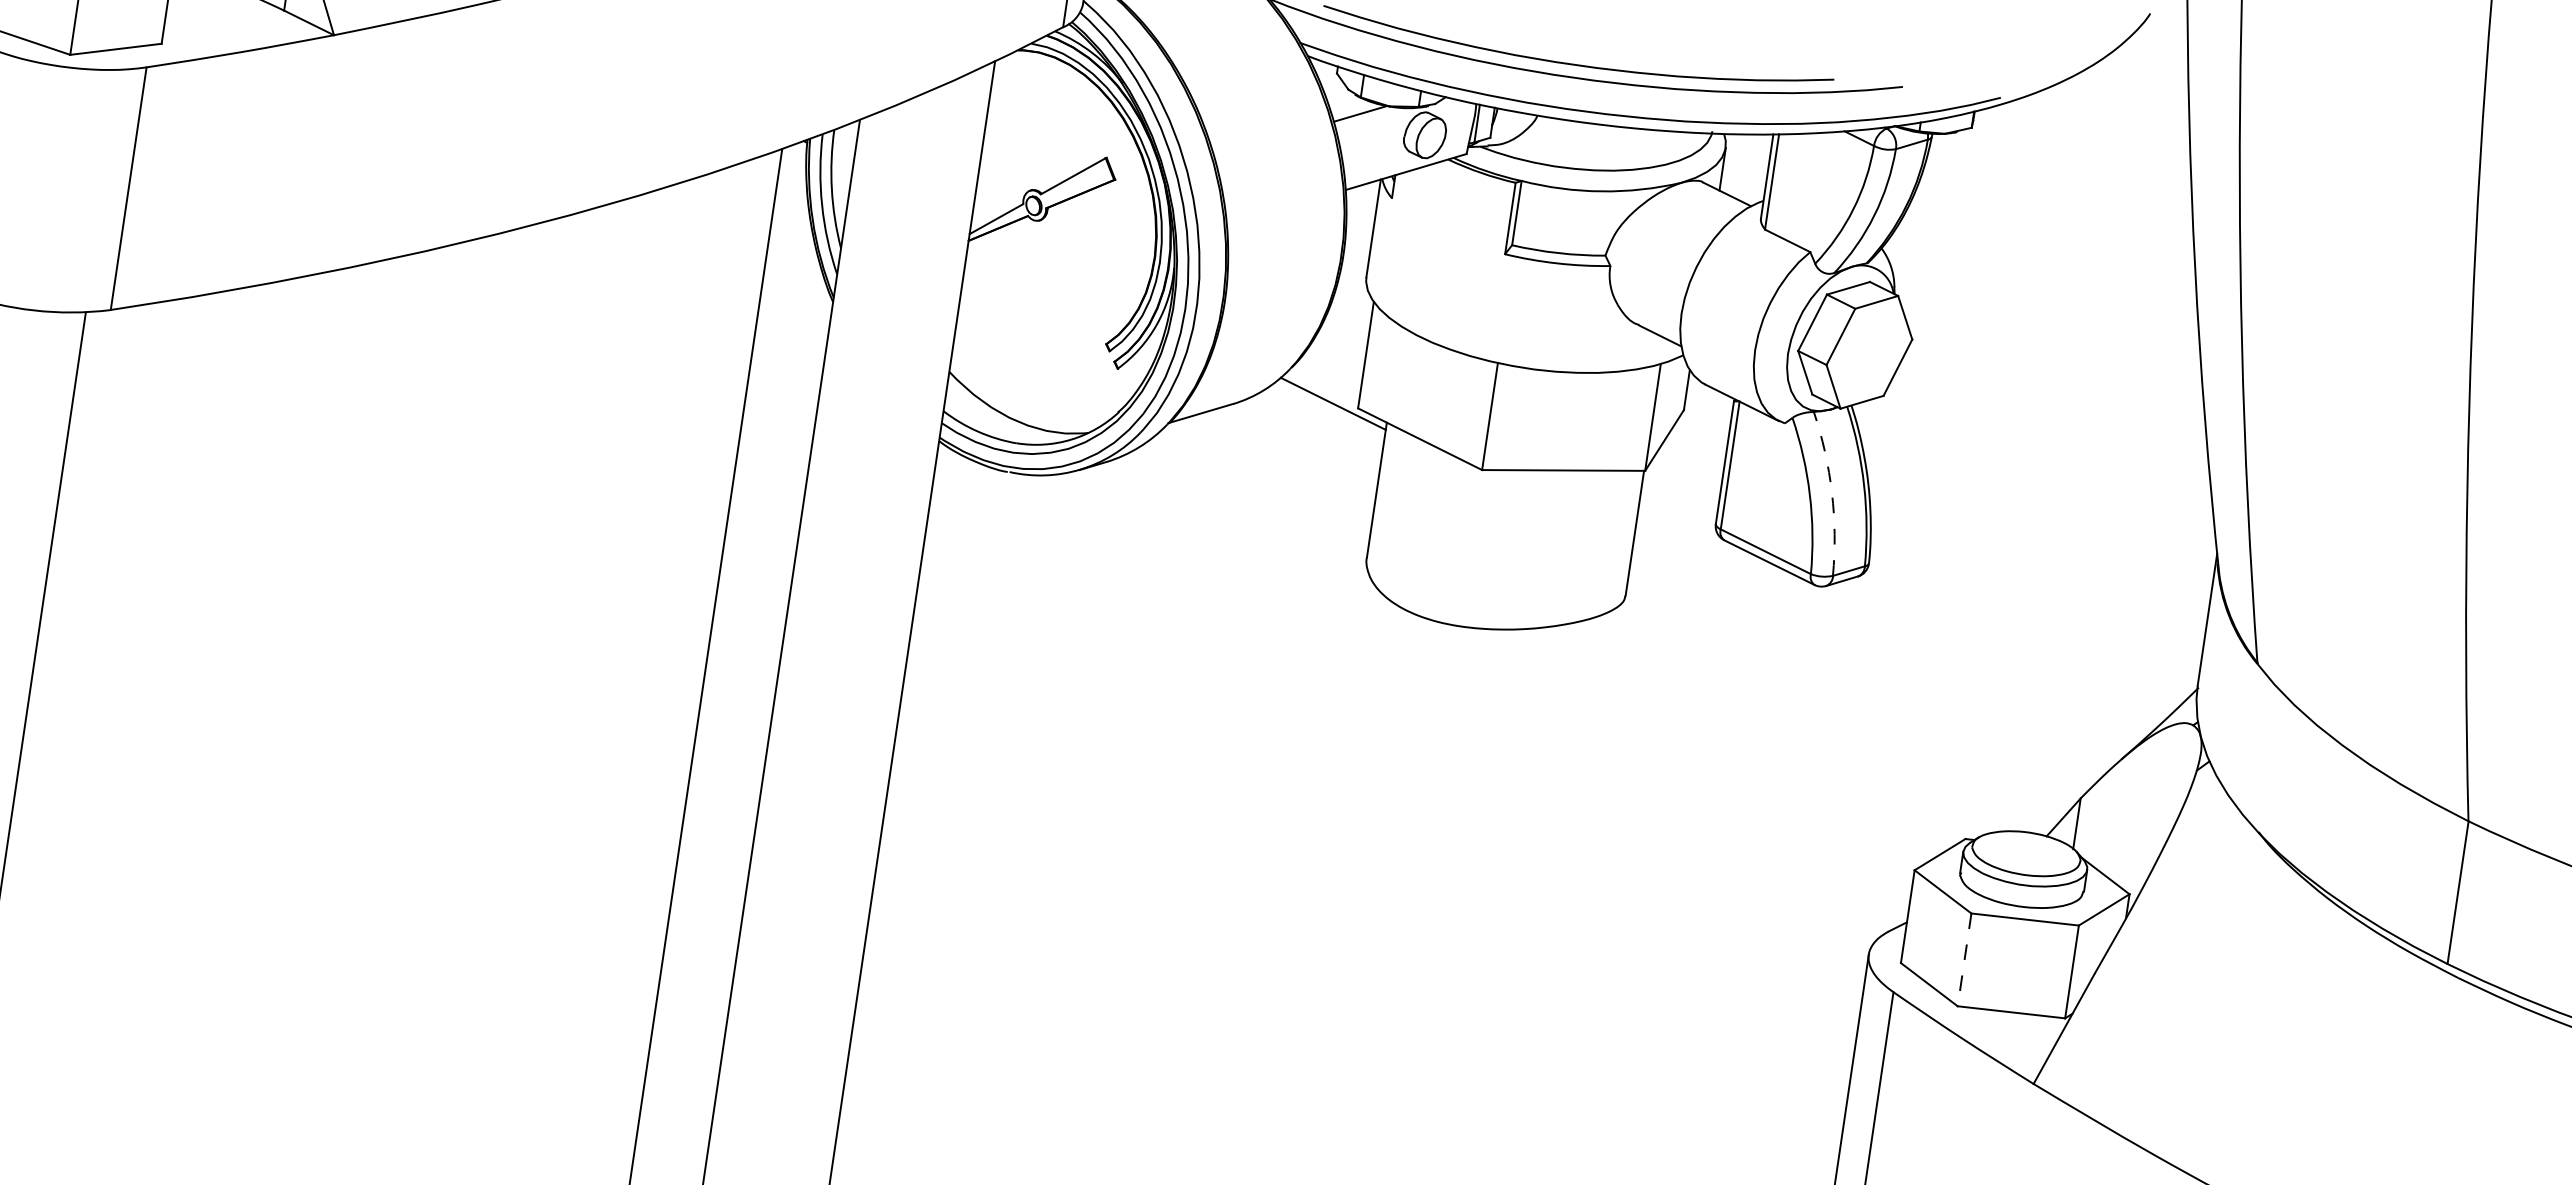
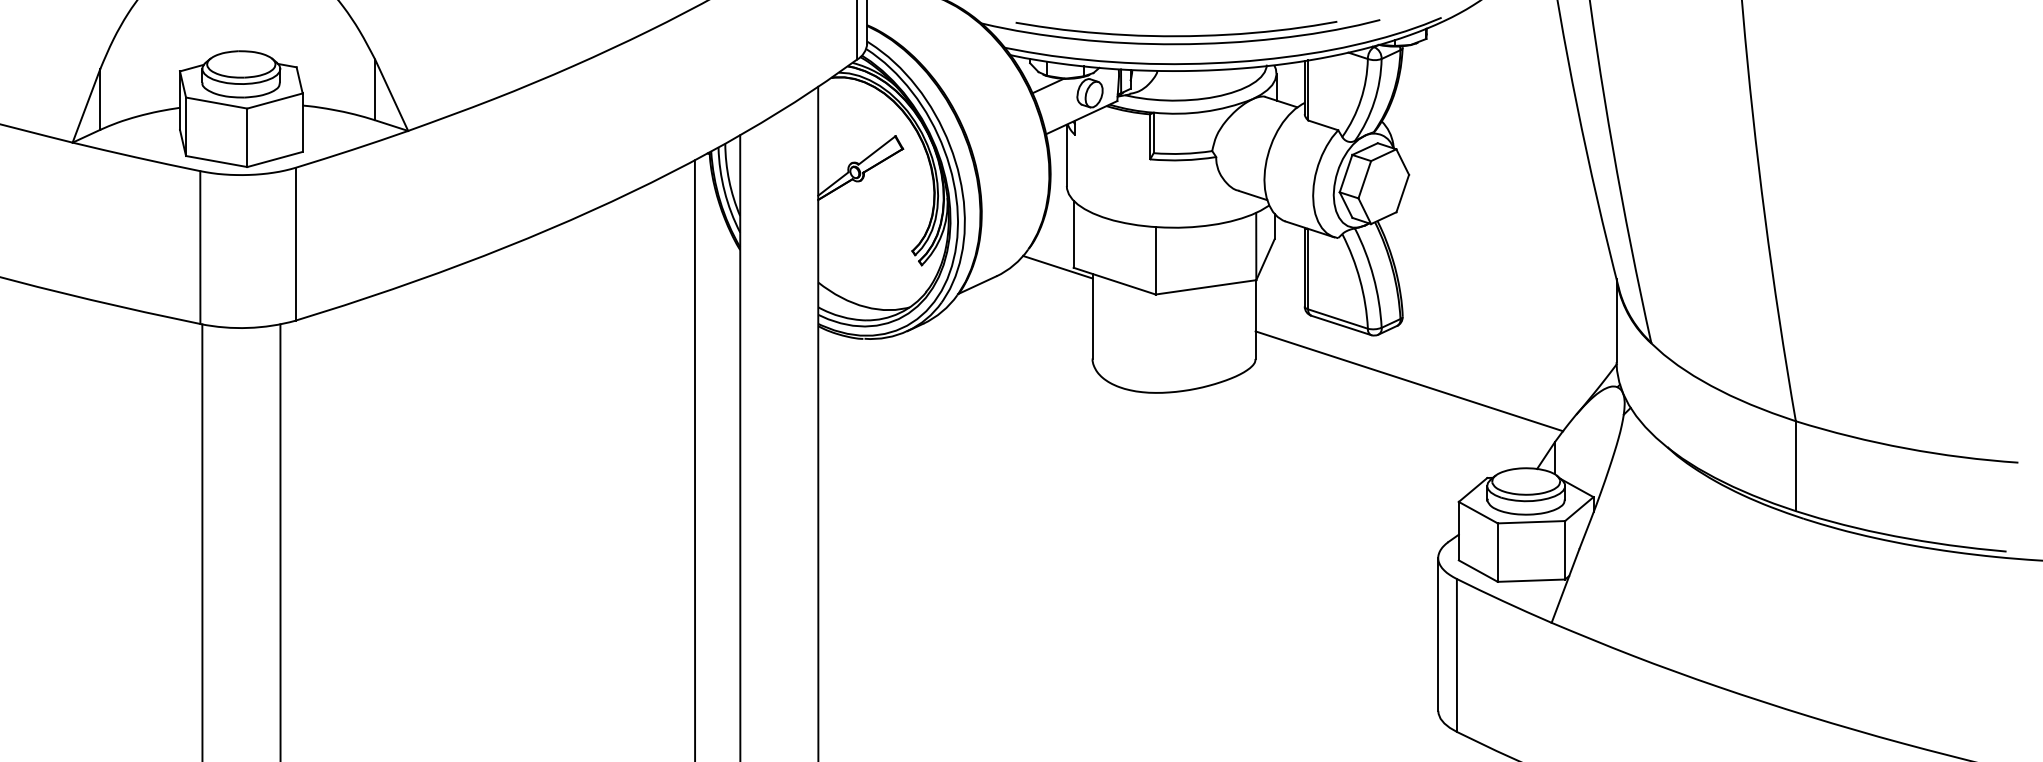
arc: (1832, 492) -> (1373, 276), dashed -> solid
line: (1864, 667) -> (1409, 381), added
line: (1963, 961) -> (1497, 553), dashed -> solid

